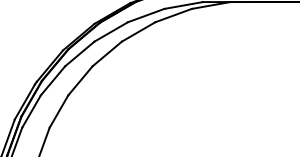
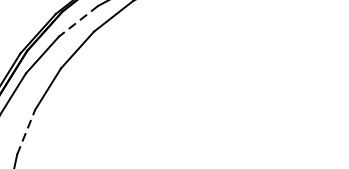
line: (110, 32) -> (77, 22), solid -> dashed
line: (58, 111) -> (25, 132), solid -> dashed

